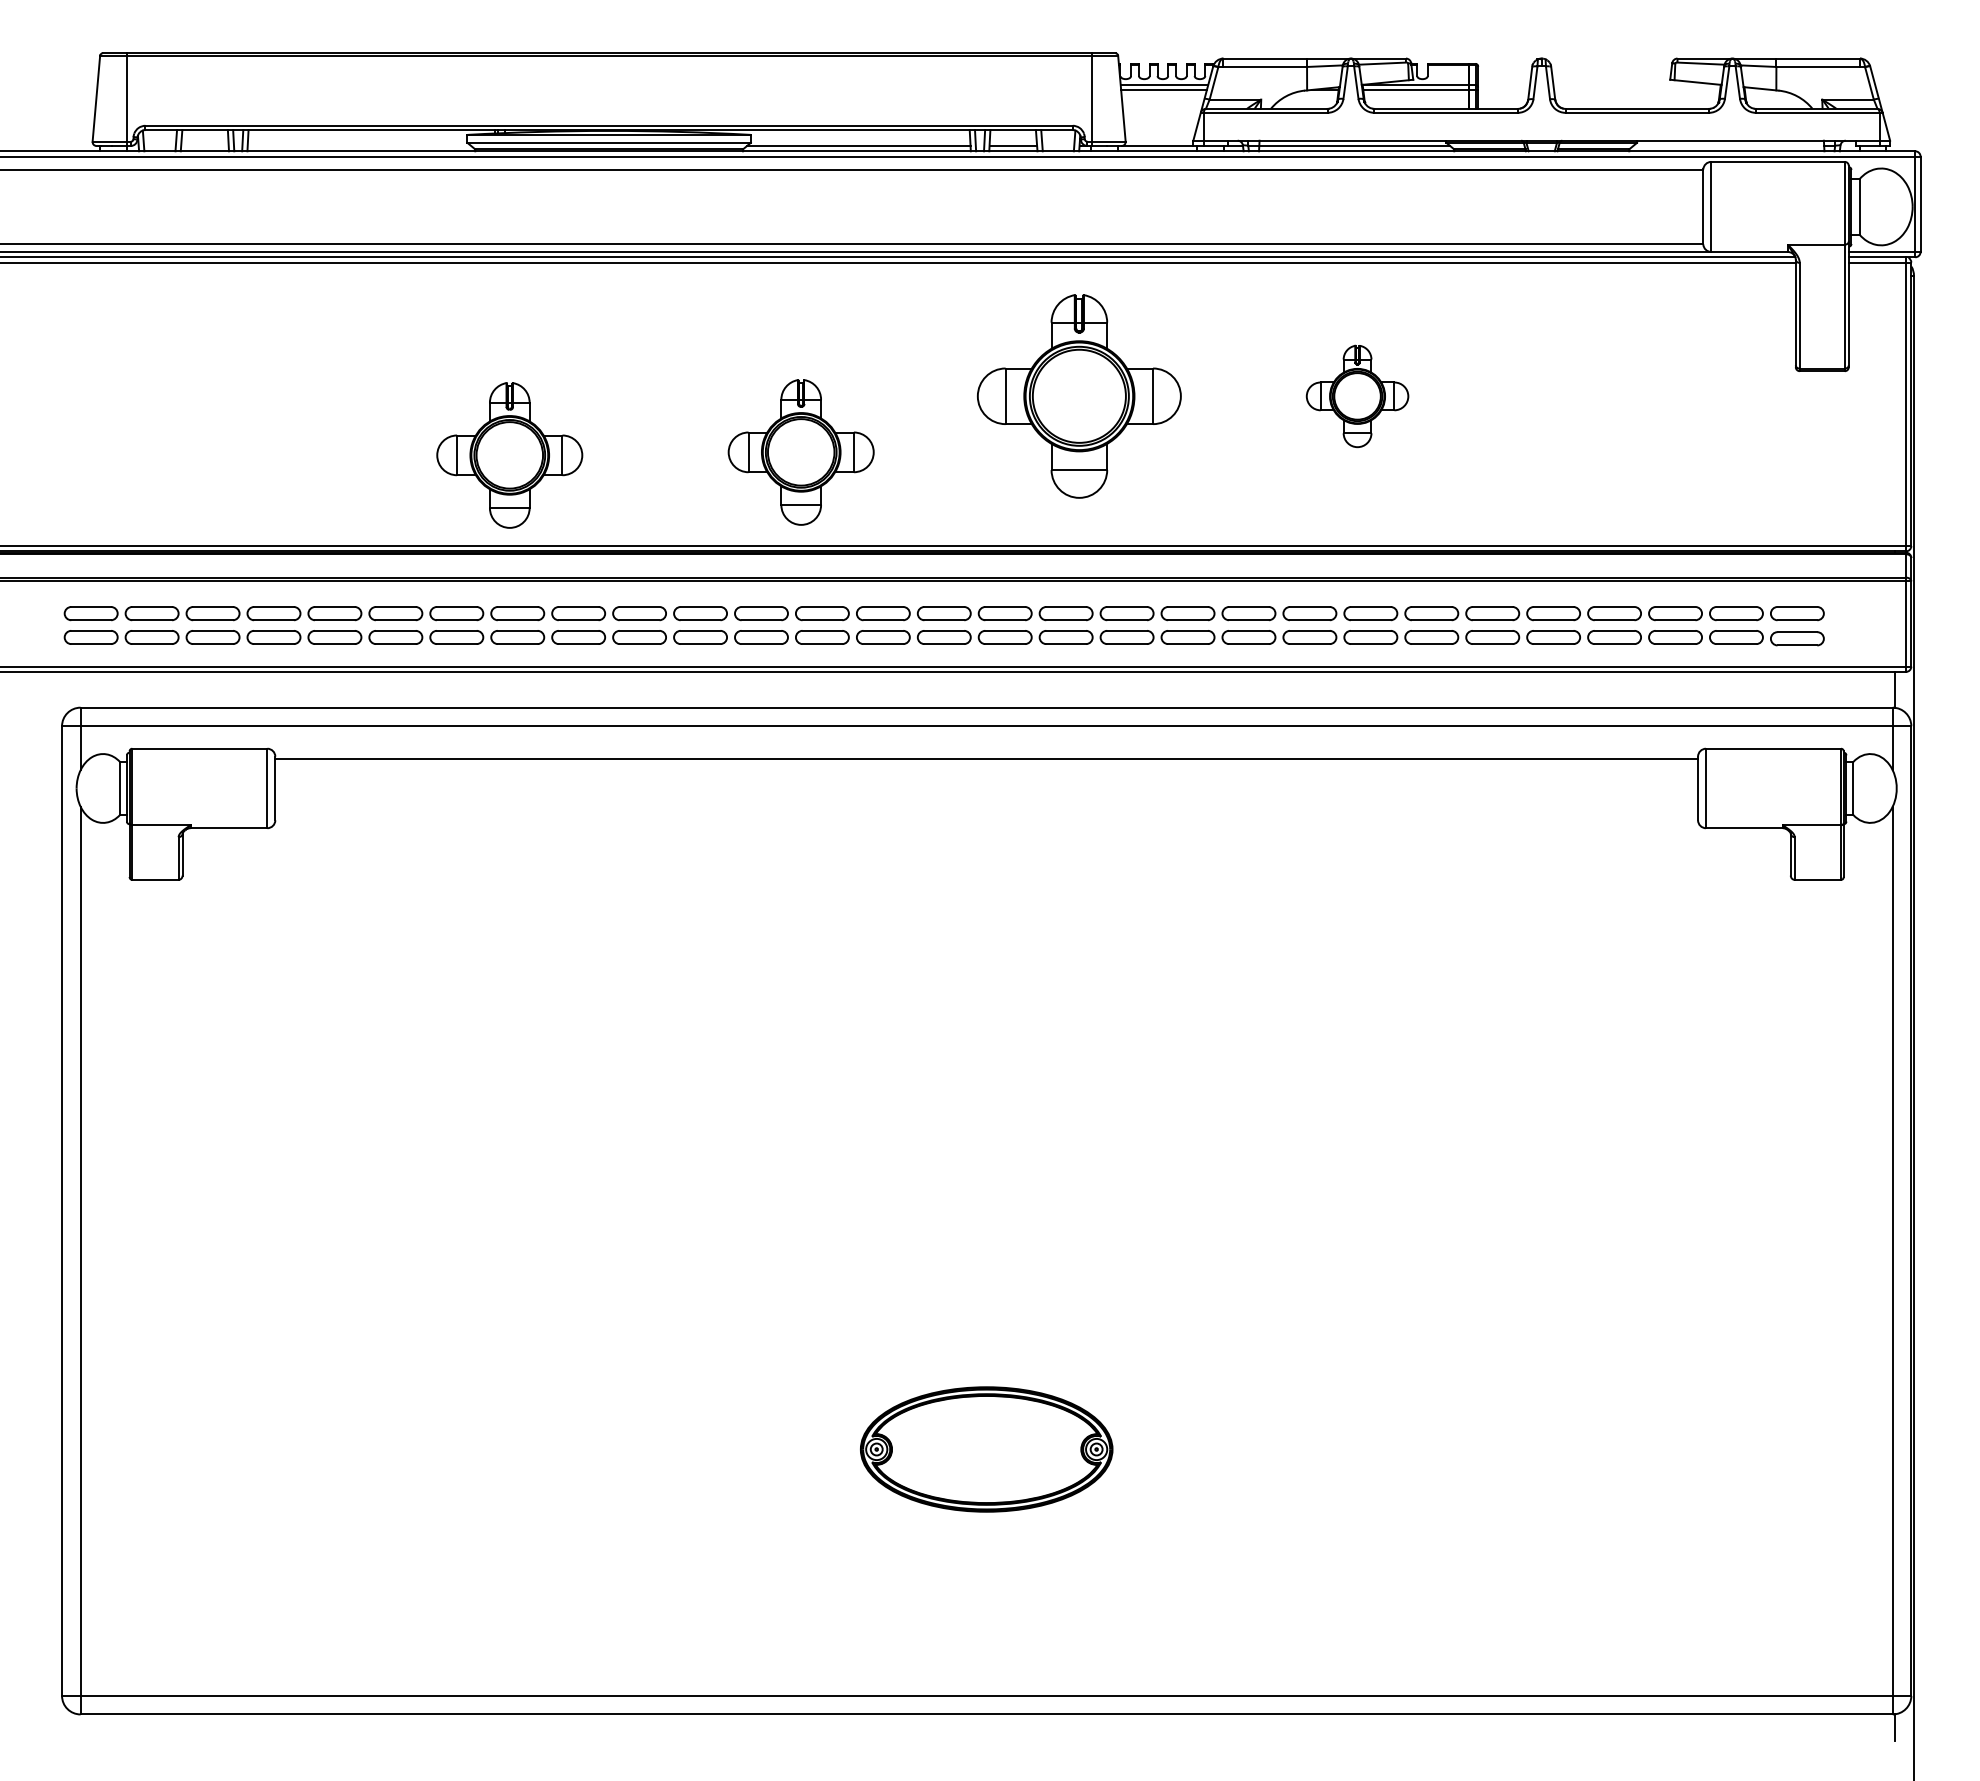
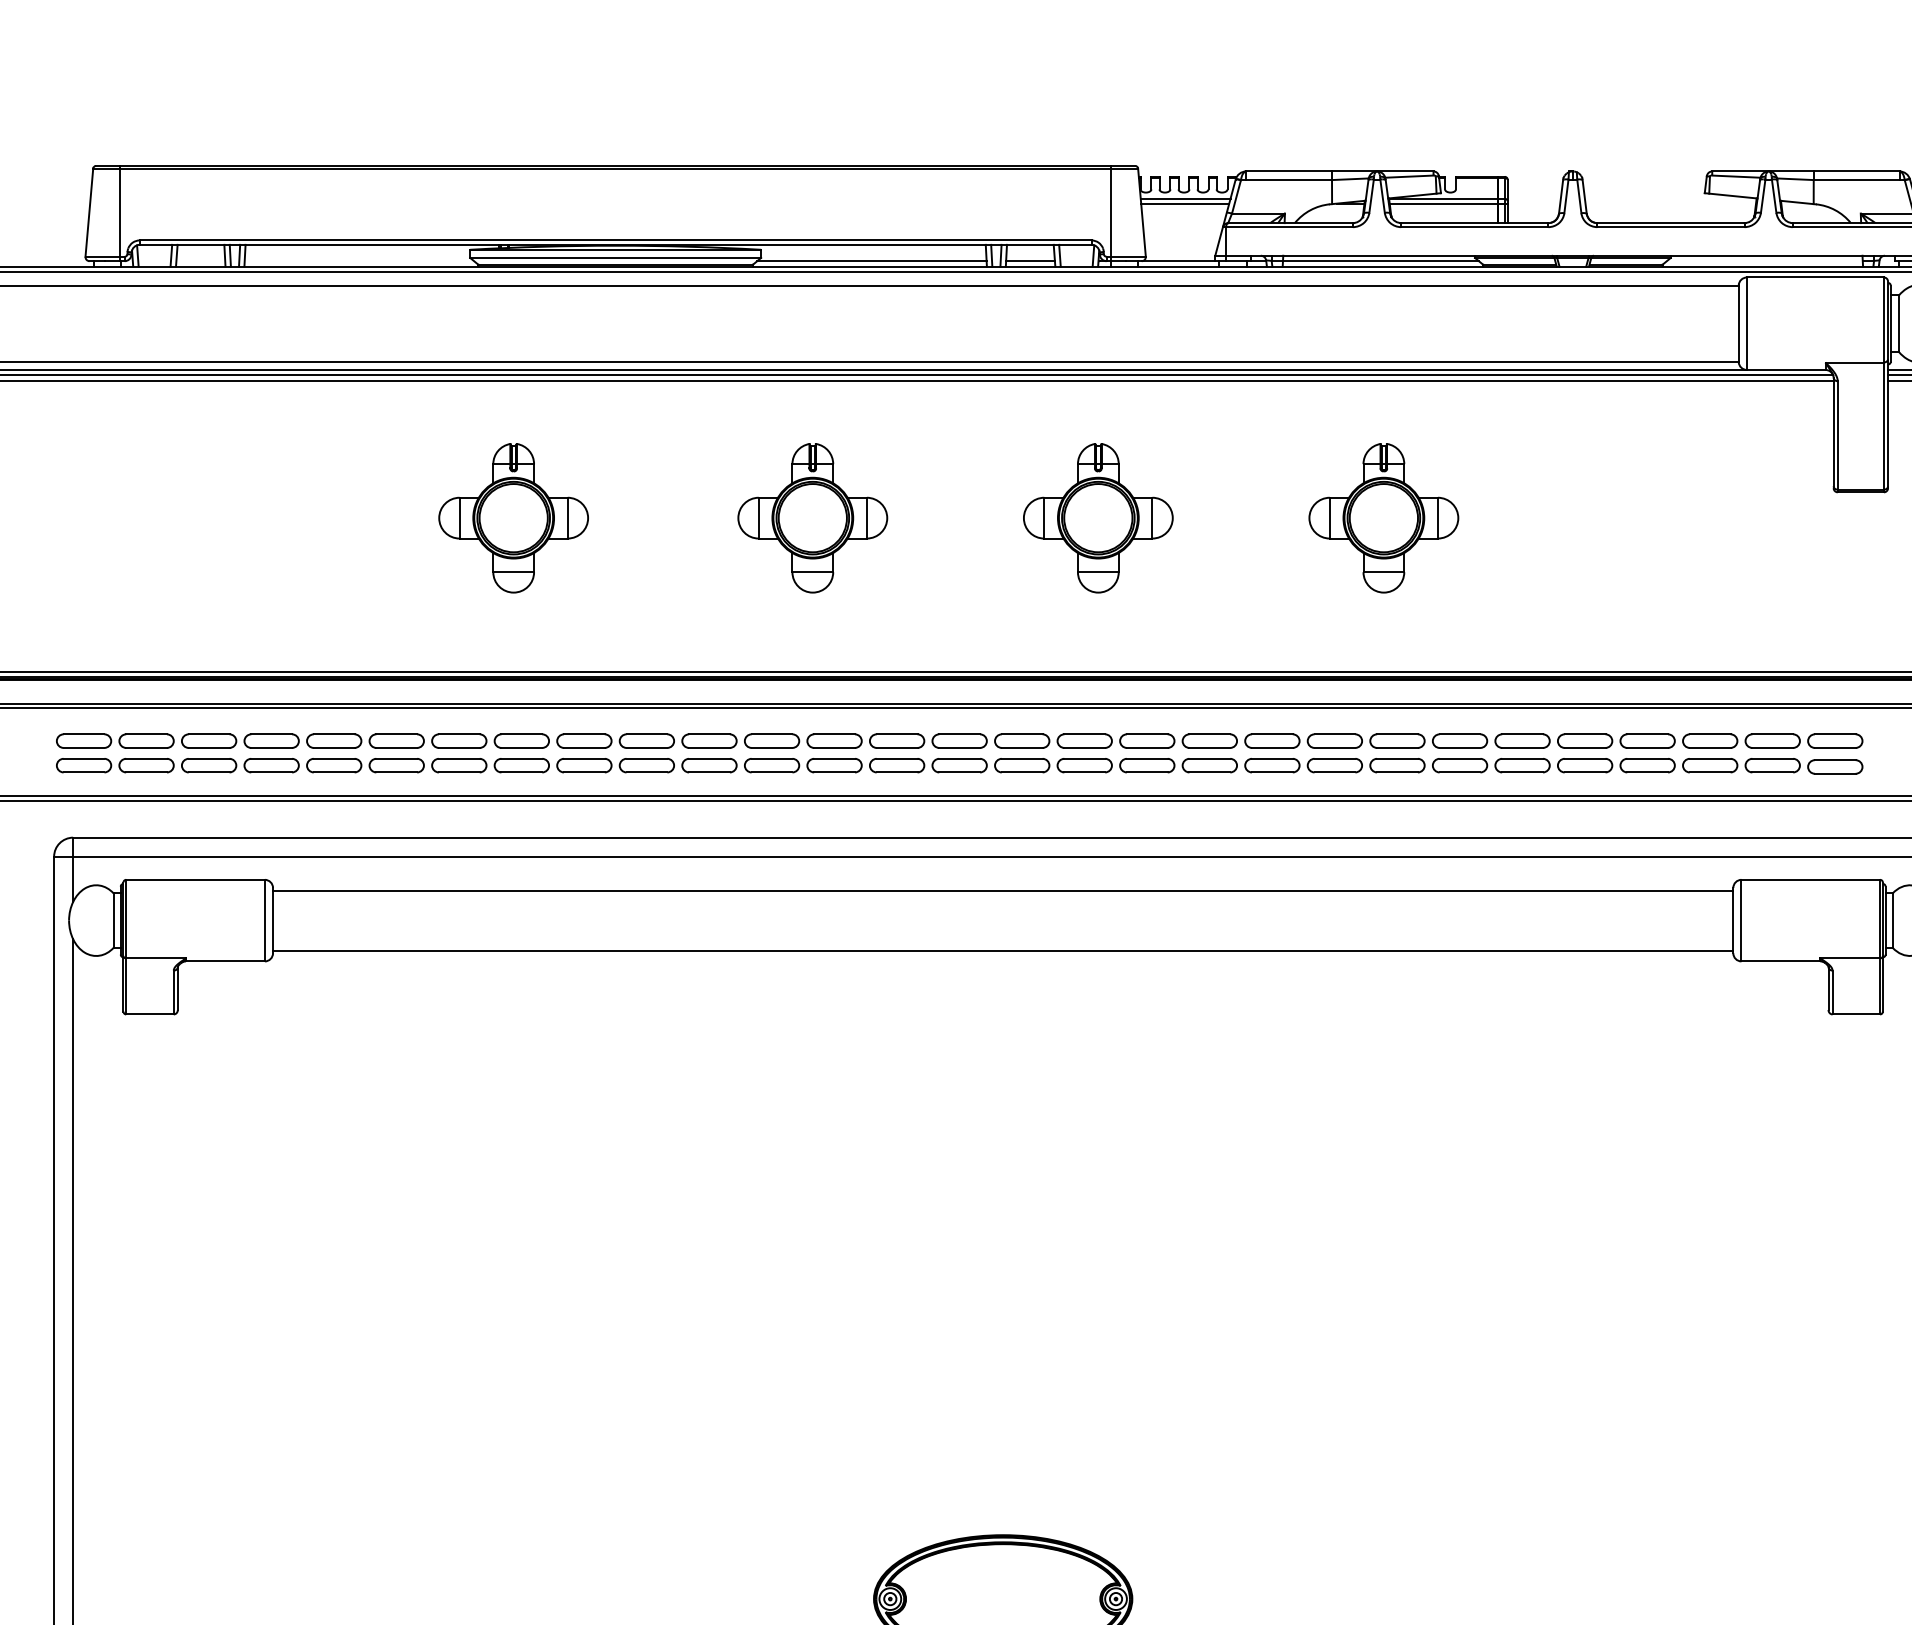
part: (1079, 396) -> (1098, 518), size x0.71
part: (1357, 396) -> (1383, 518), size x1.43
part: (800, 452) -> (812, 518), moved
part: (509, 455) -> (513, 518), moved
line: (986, 817) -> (1002, 950), added

